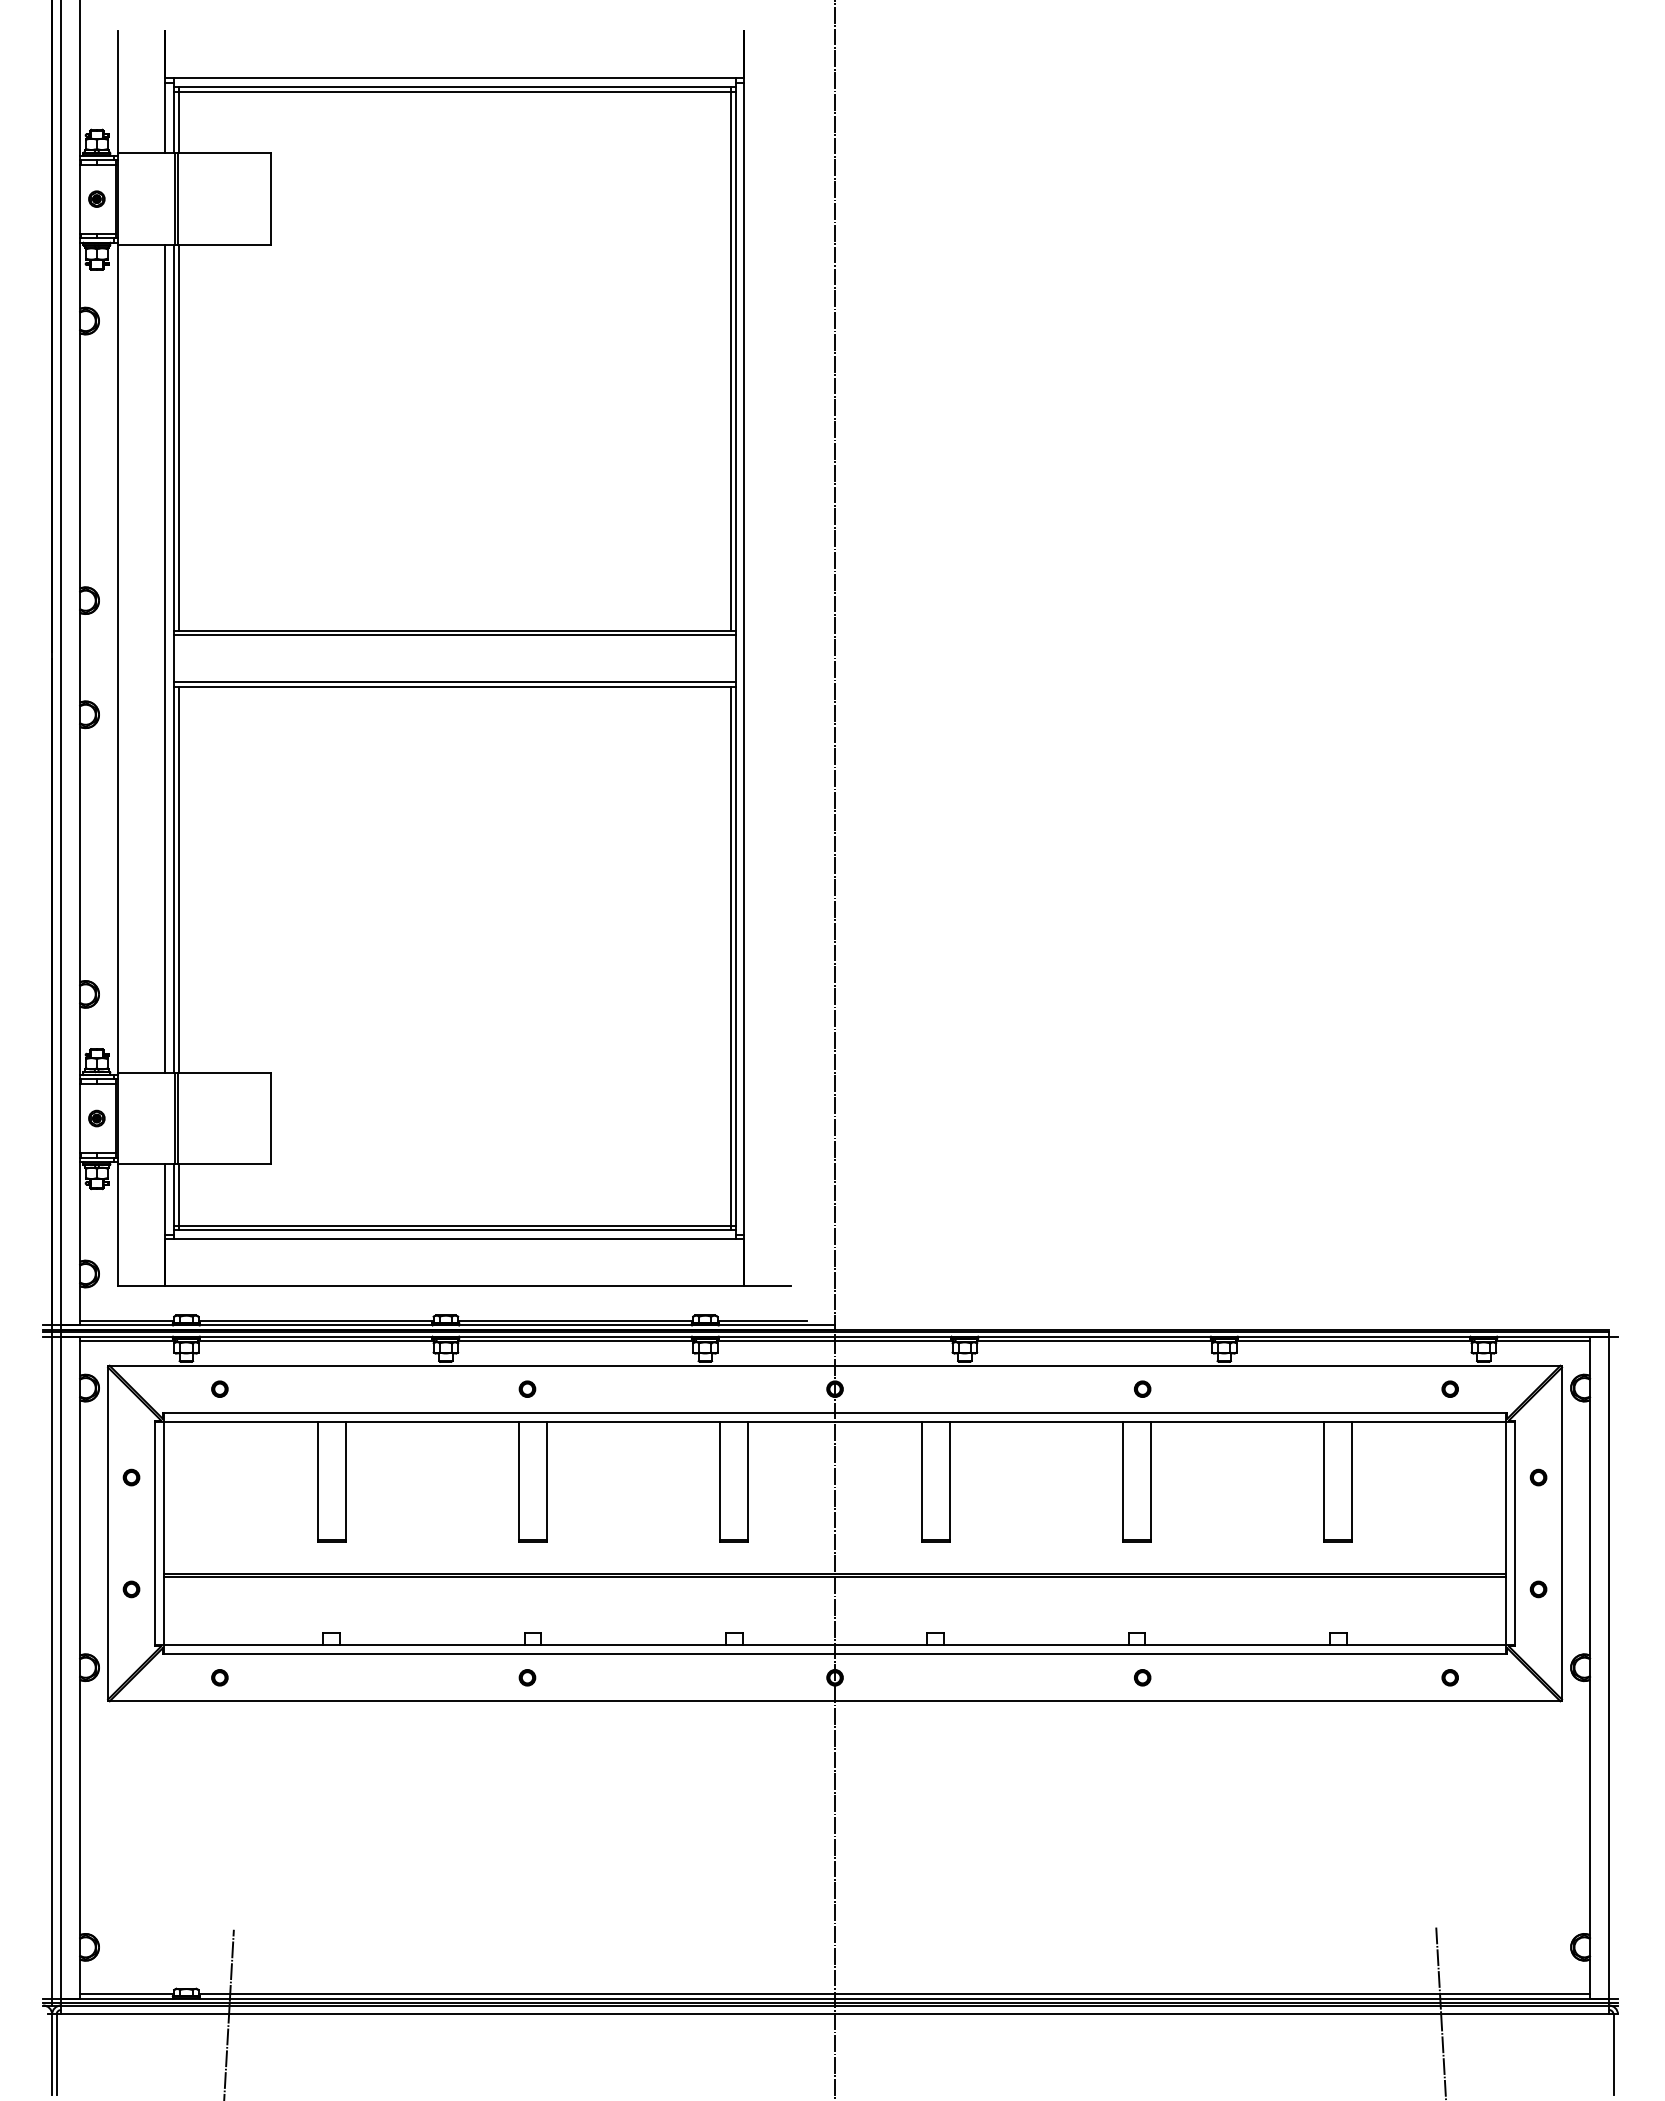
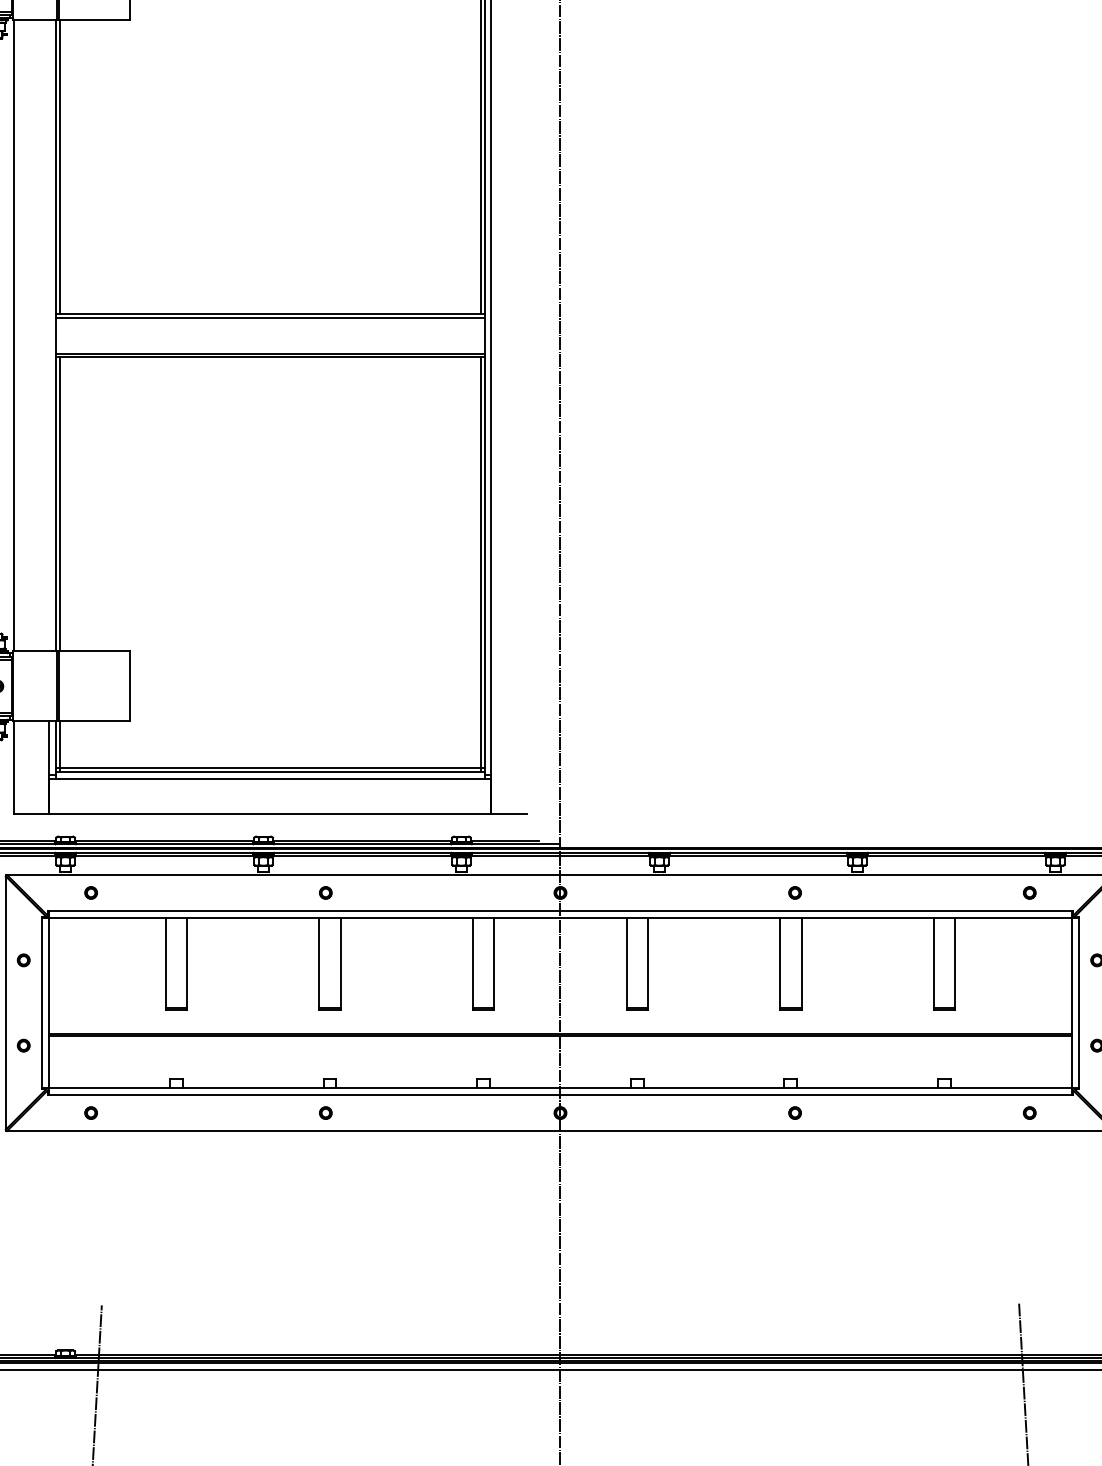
line: (165, 658) -> (49, 335), removed

